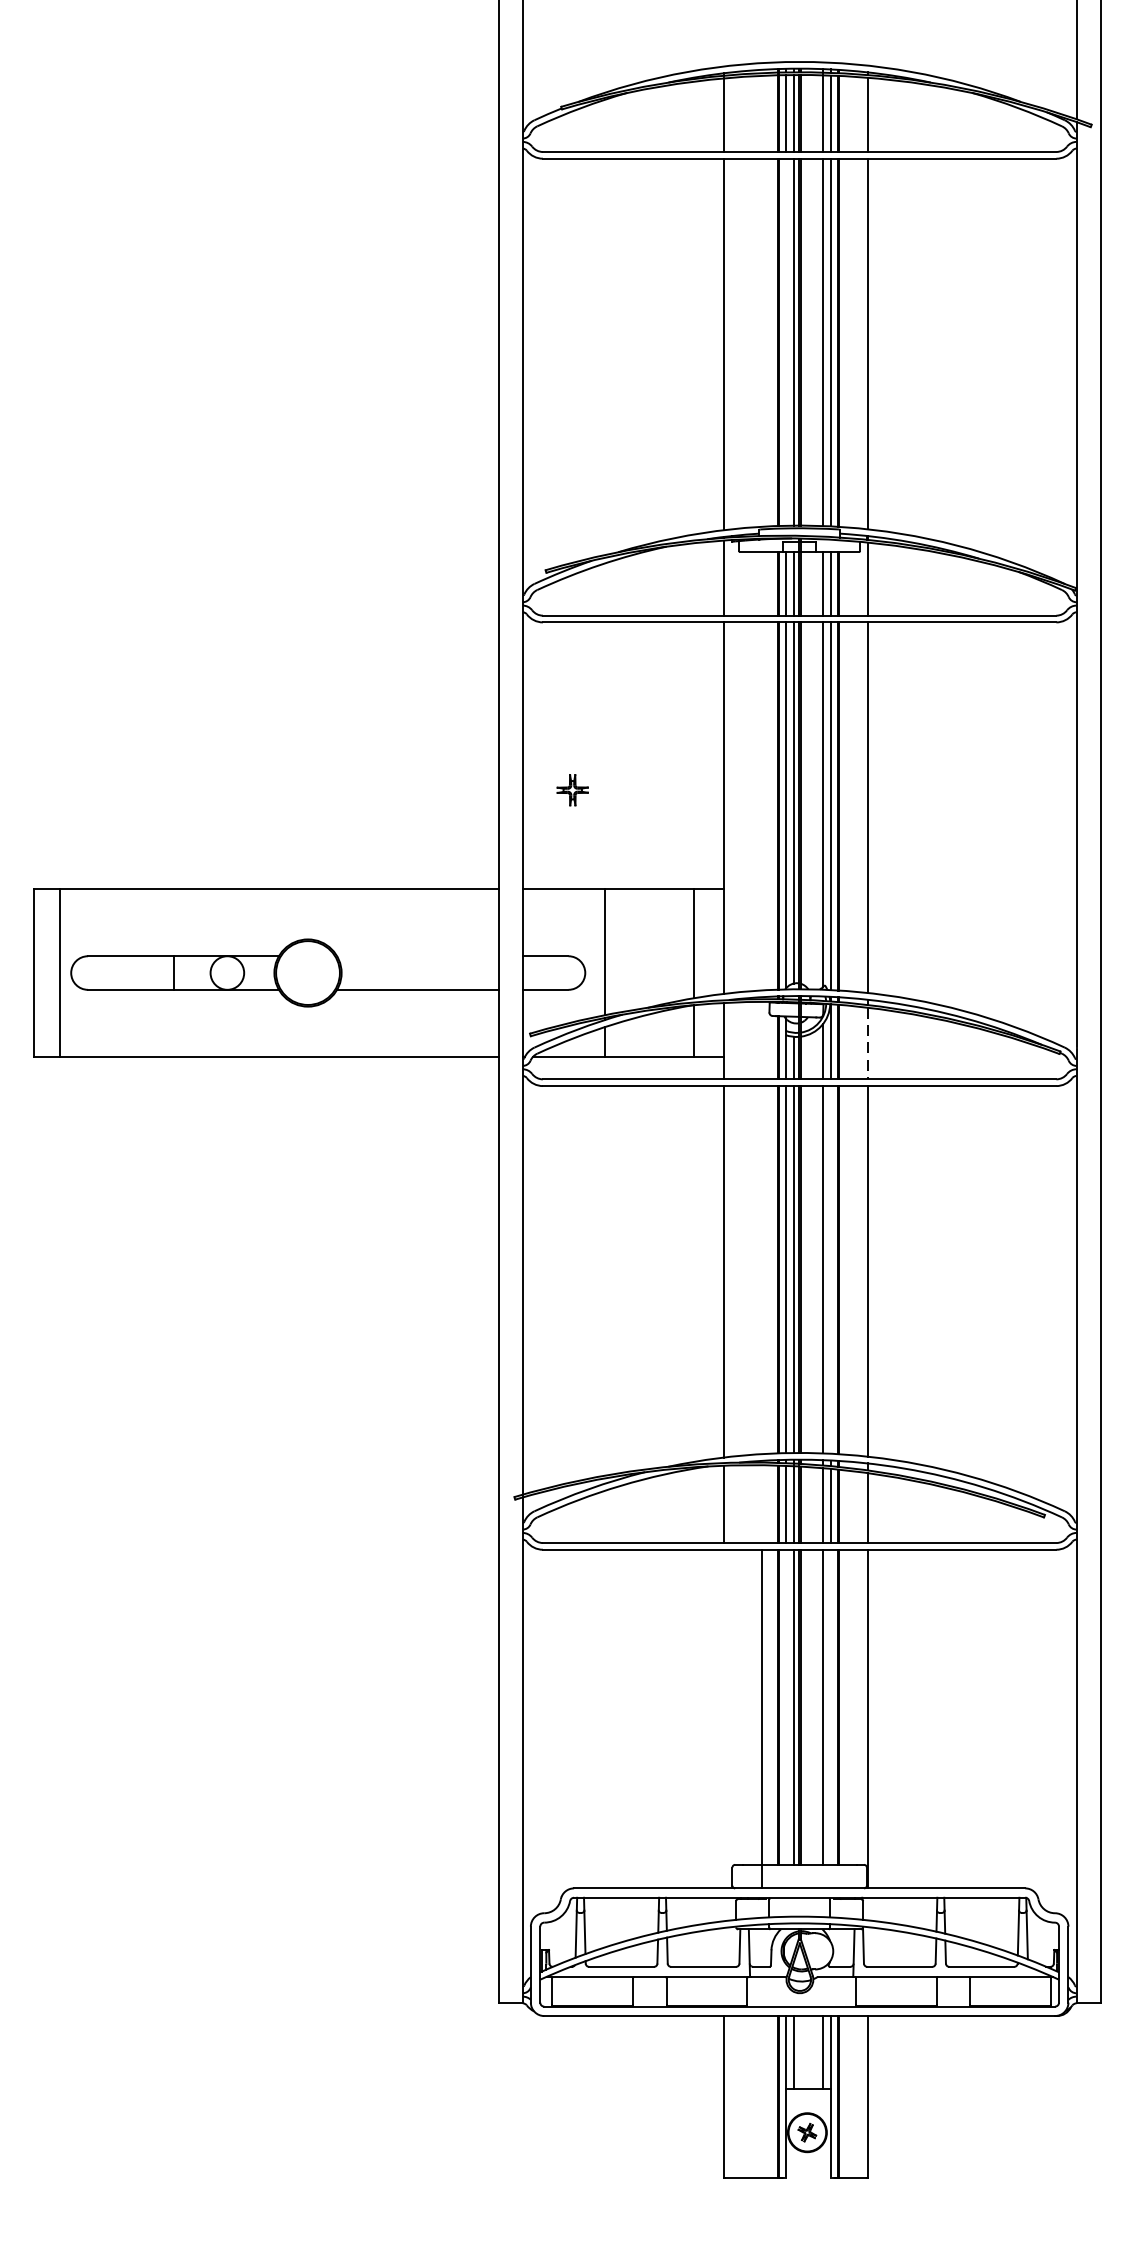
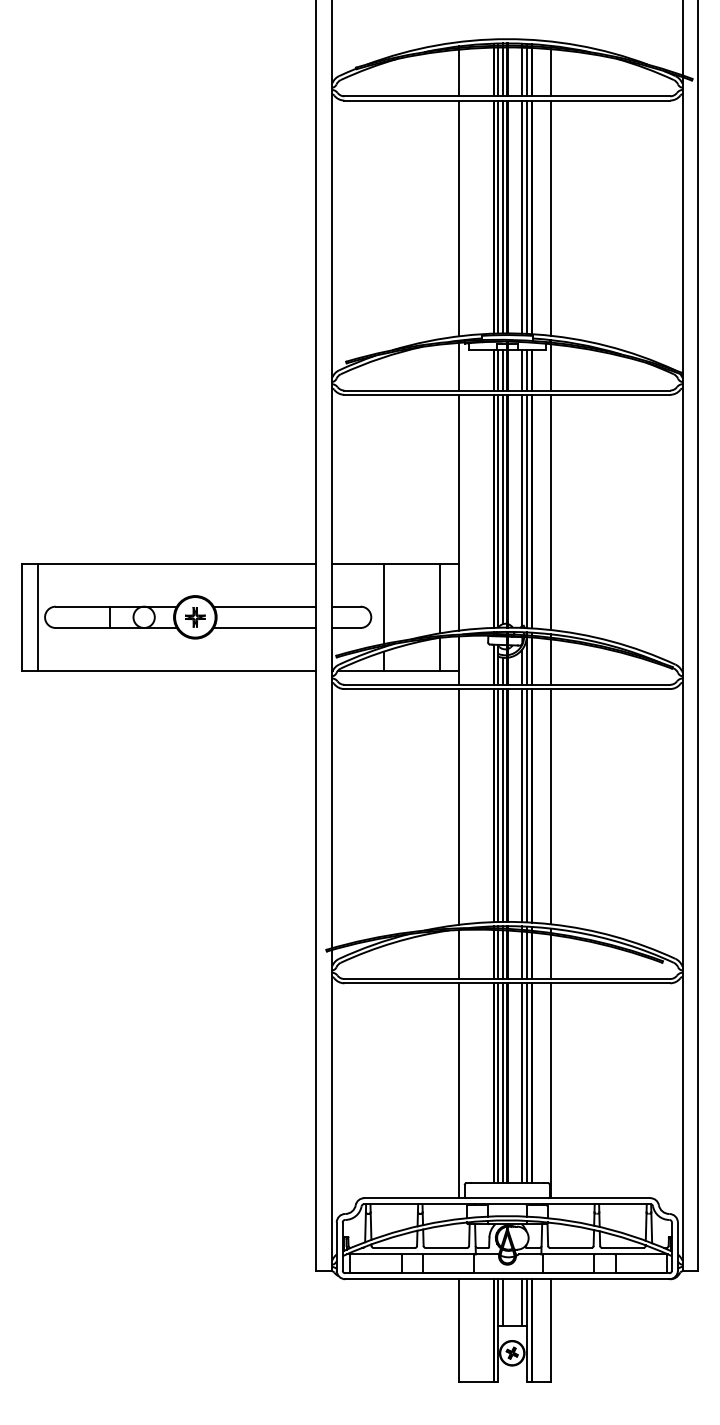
line: (785, 341) -> (498, 216), added
part: (573, 790) -> (195, 617), moved
line: (417, 955) -> (264, 606), added
line: (867, 1044) -> (550, 662), dashed -> solid
line: (831, 1269) -> (527, 805), added
line: (785, 1707) -> (498, 1083), added
line: (831, 1707) -> (527, 1083), added
line: (762, 1718) -> (459, 1090), moved

